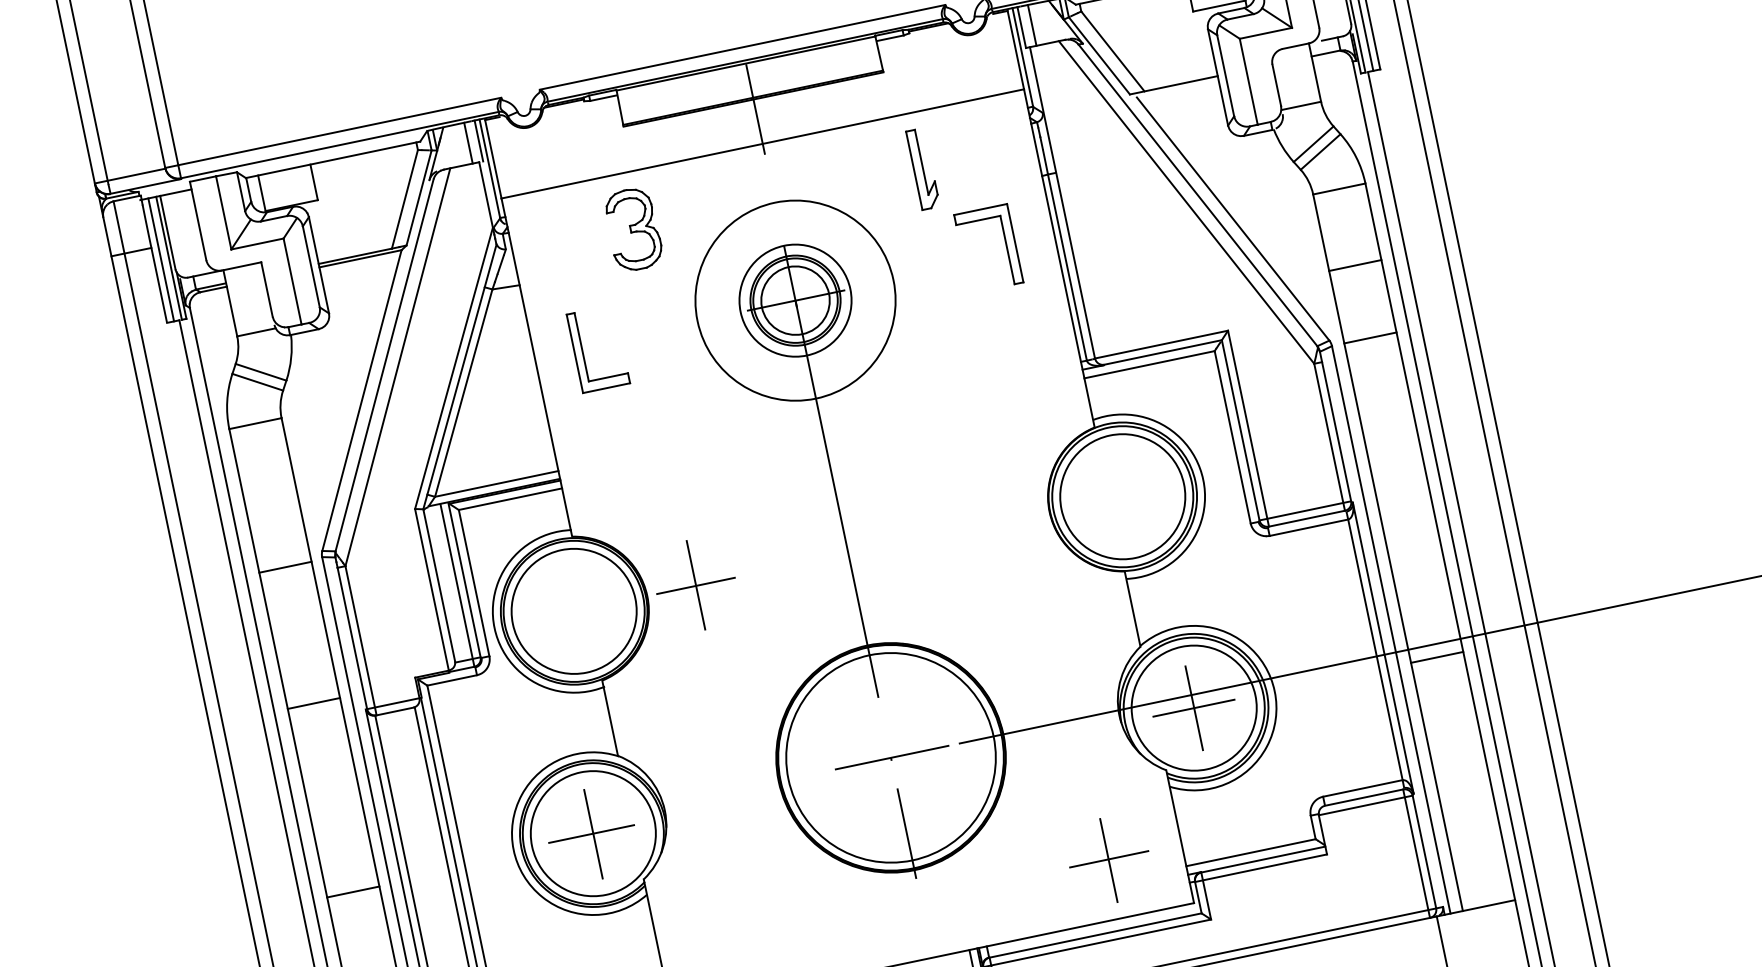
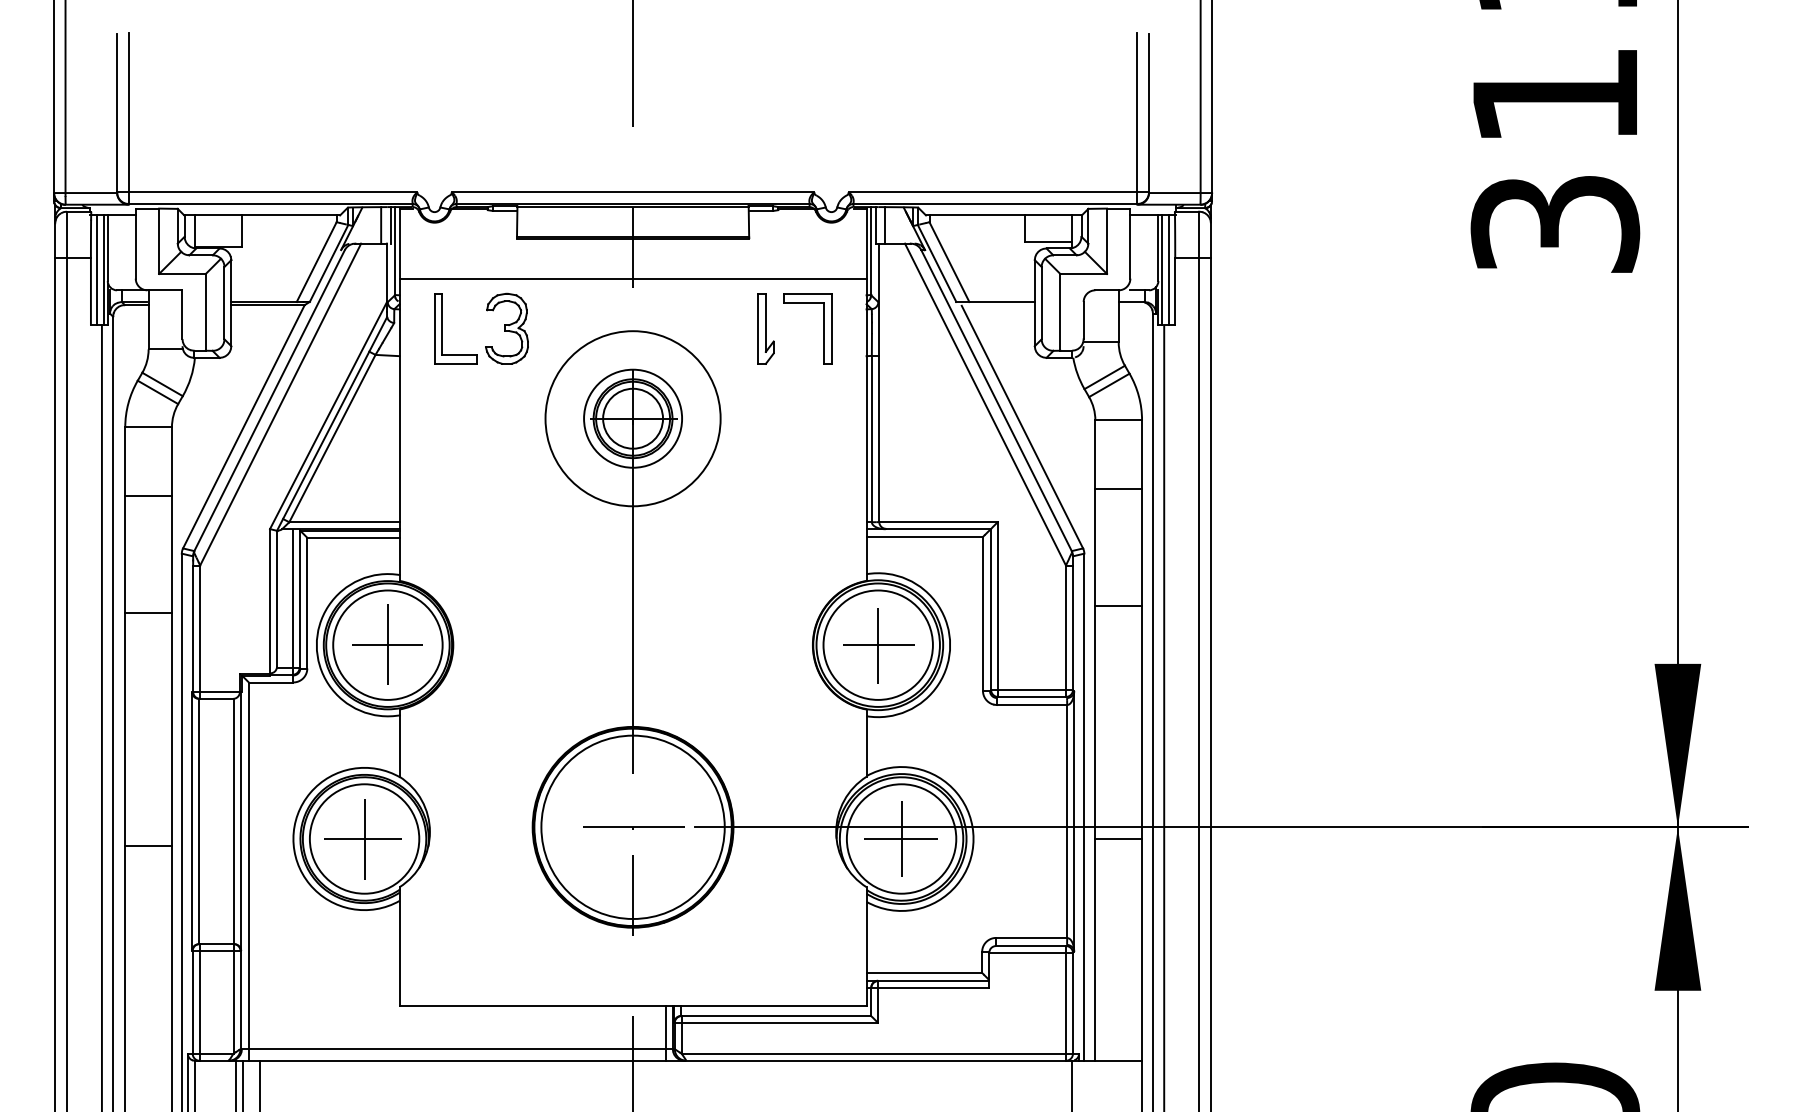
part: (1006, 244) -> (823, 328), moved
line: (1370, 337) -> (1118, 605), moved
part: (583, 351) -> (442, 328), moved
line: (285, 566) -> (148, 495), moved
part: (695, 585) -> (387, 644), moved
line: (313, 703) -> (148, 612), moved
part: (1108, 859) -> (878, 645), moved

